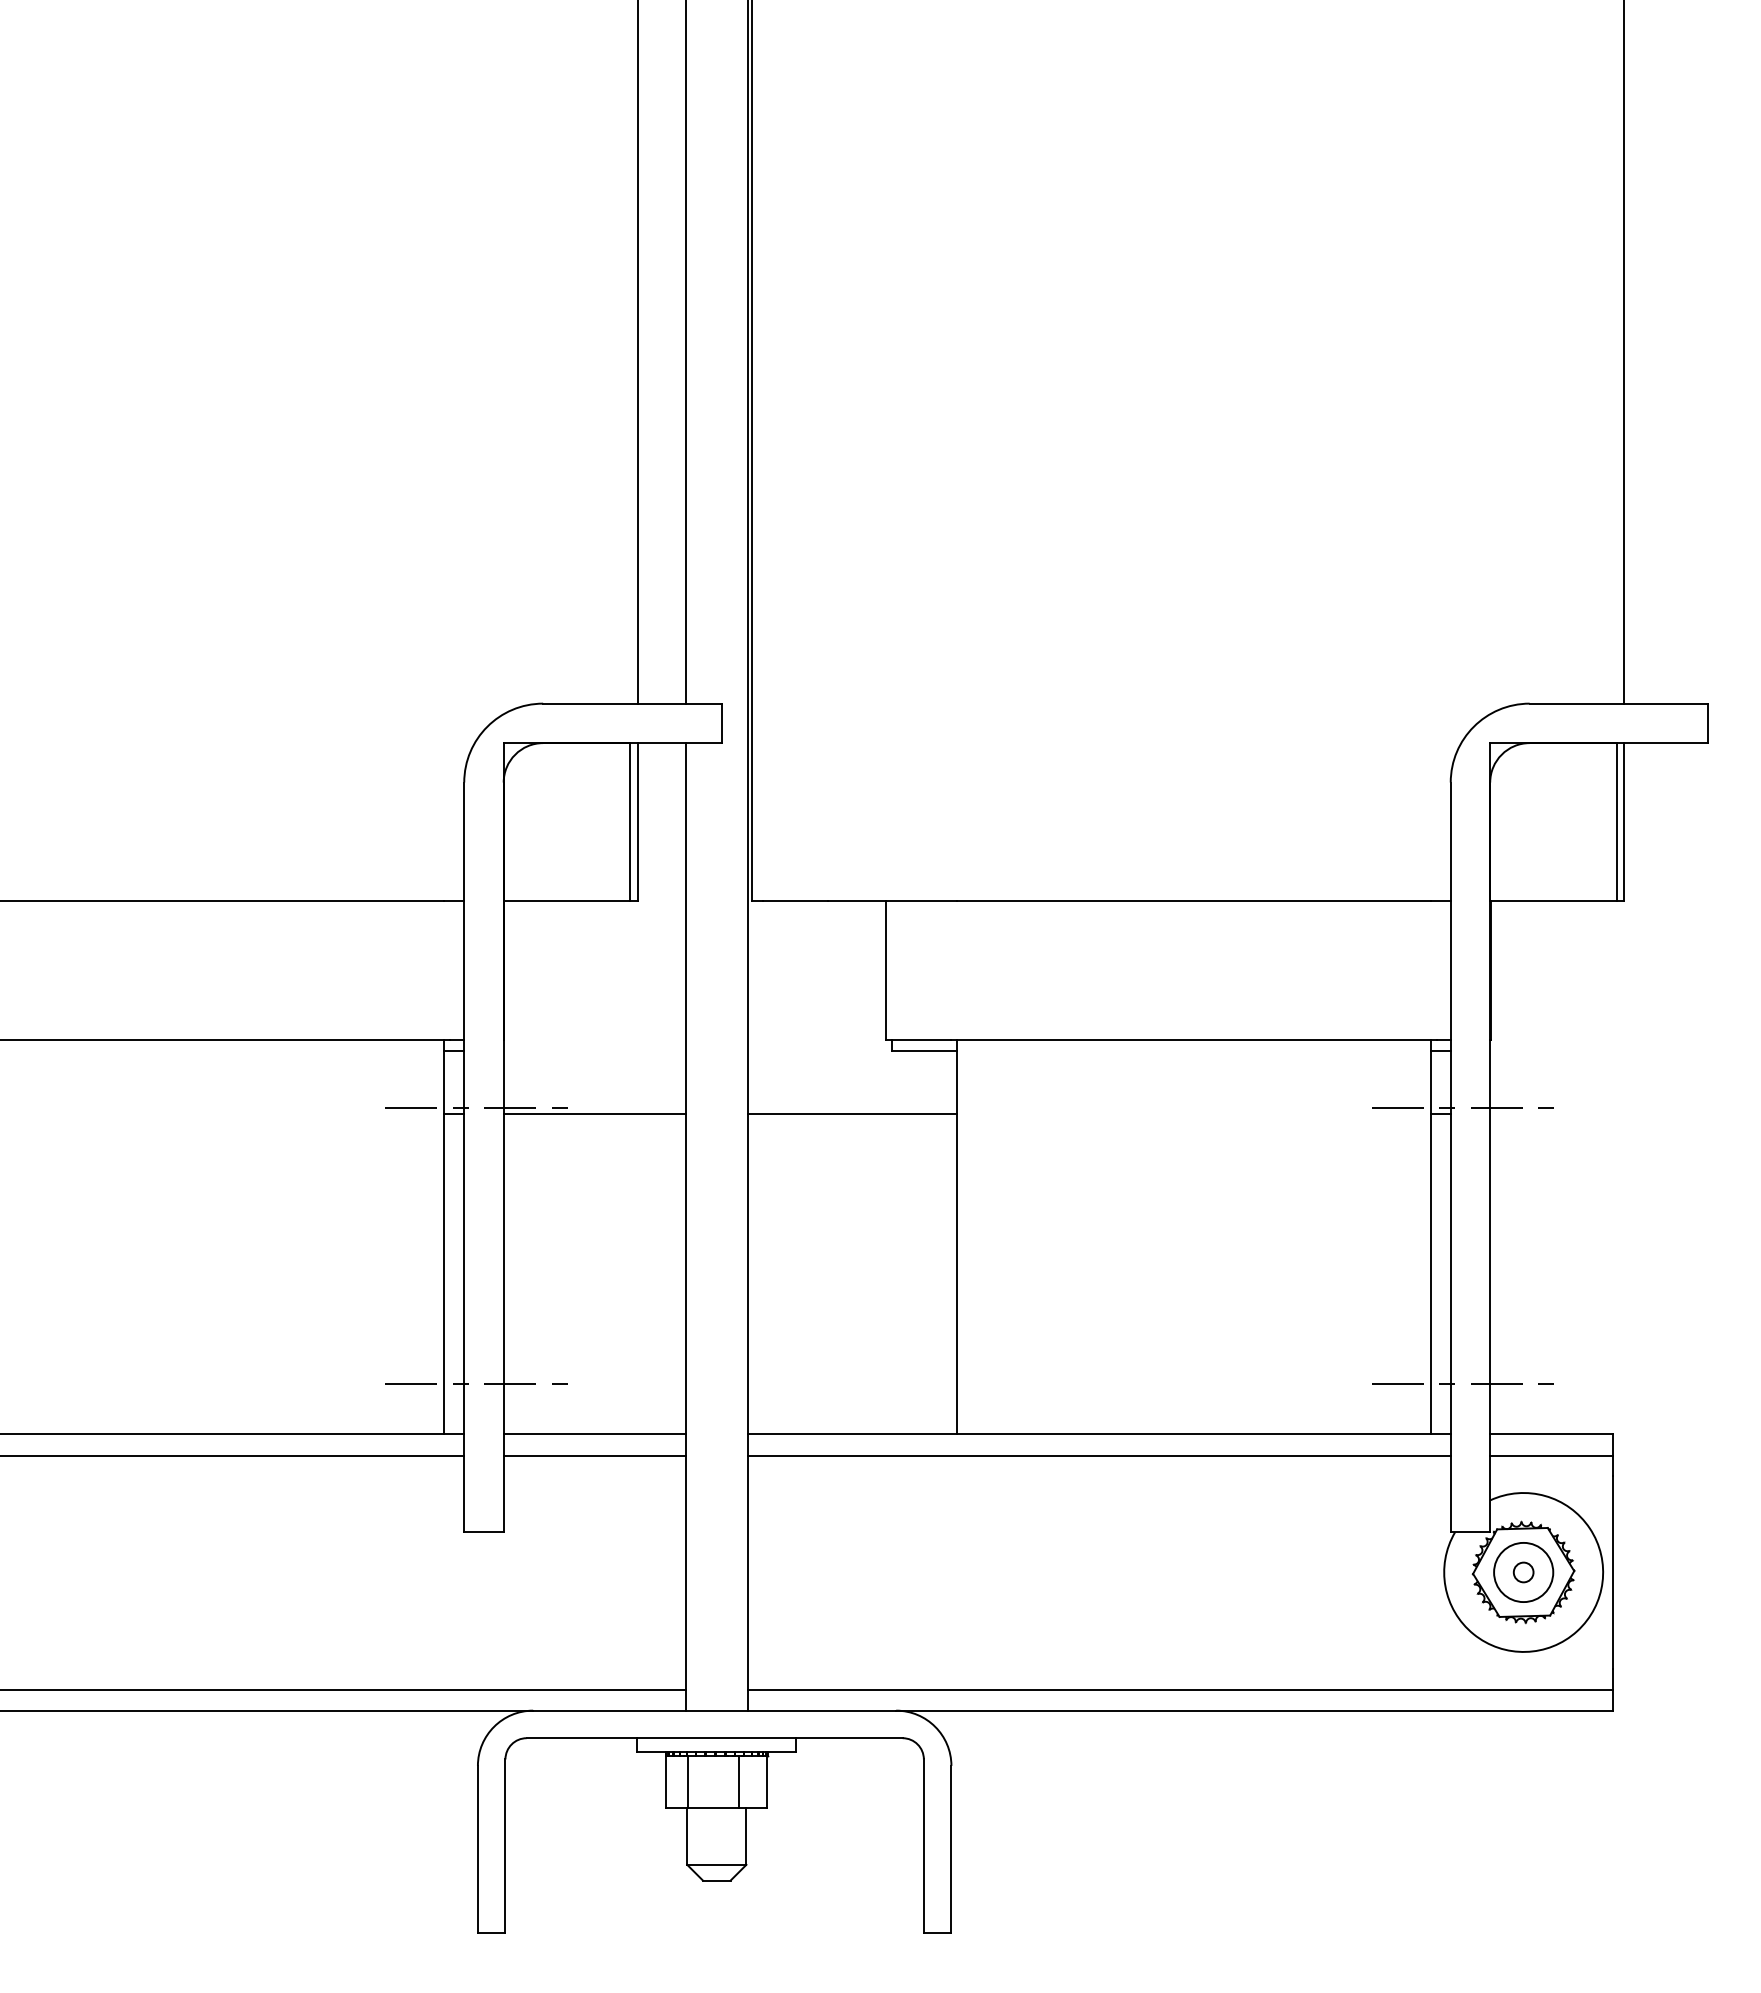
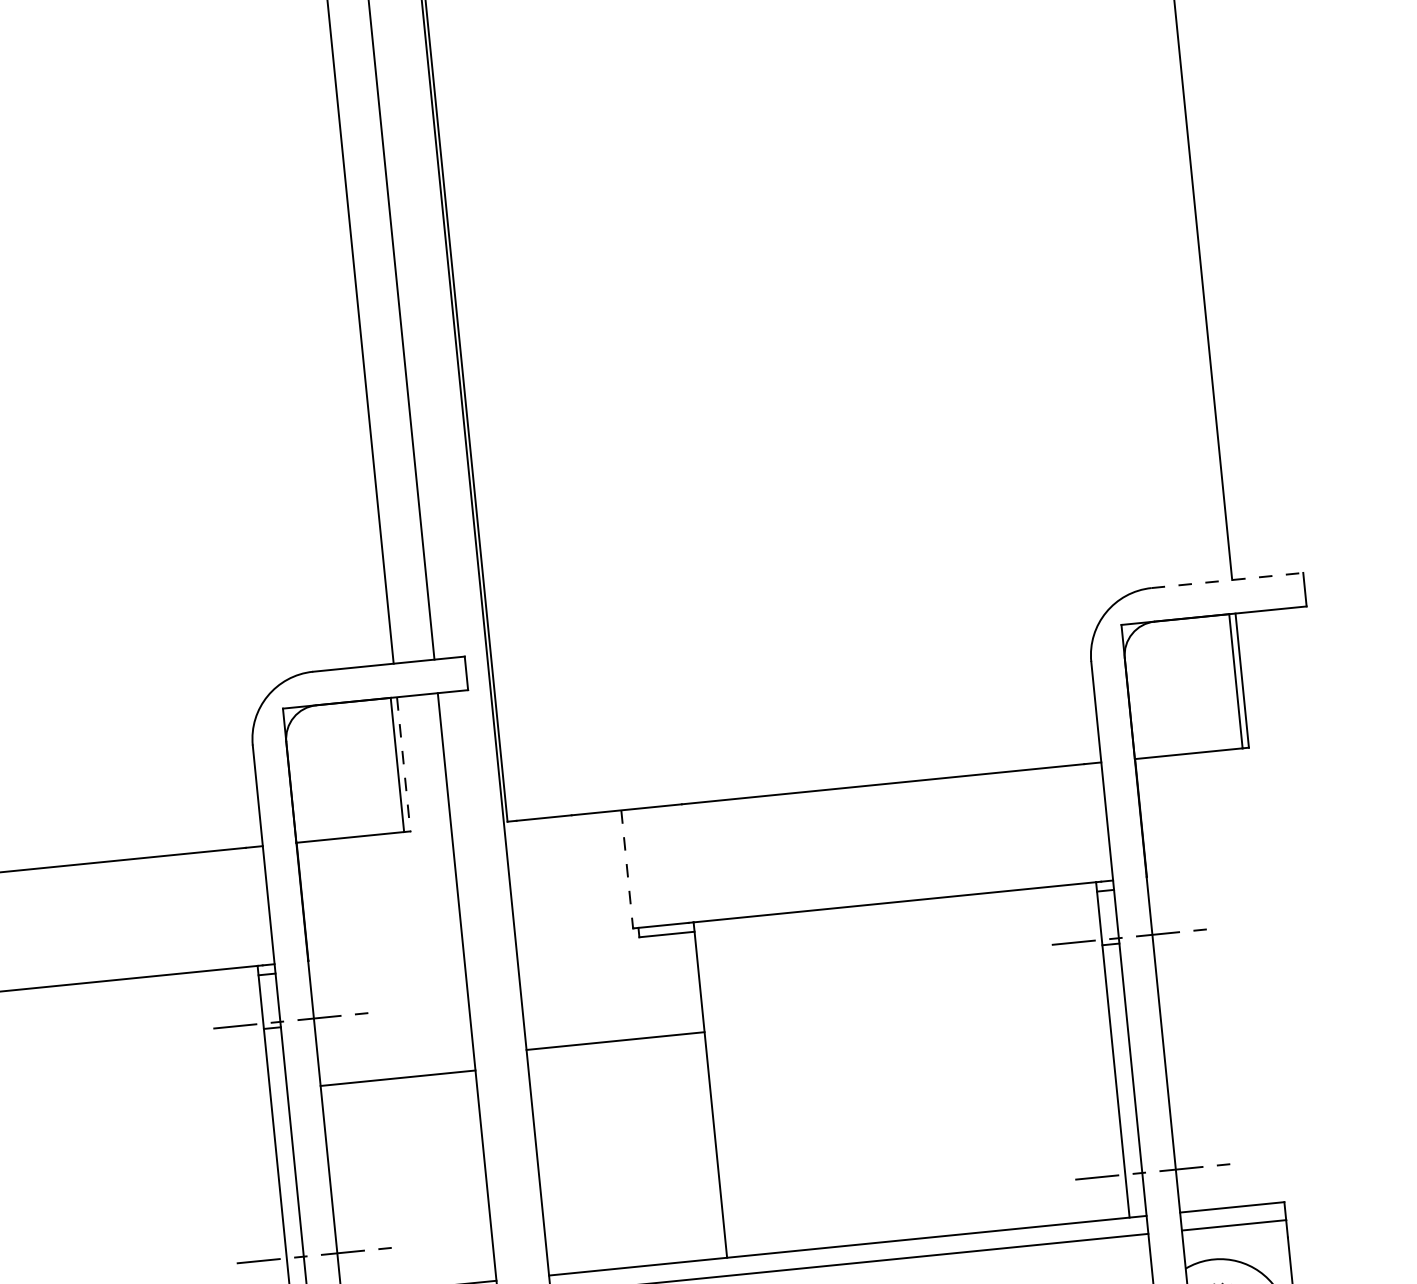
line: (1619, 703) -> (1228, 580), solid -> dashed
line: (637, 822) -> (403, 764), solid -> dashed
line: (886, 970) -> (627, 869), solid -> dashed
line: (594, 1114) -> (397, 1078), moved
line: (852, 1114) -> (615, 1041), moved

